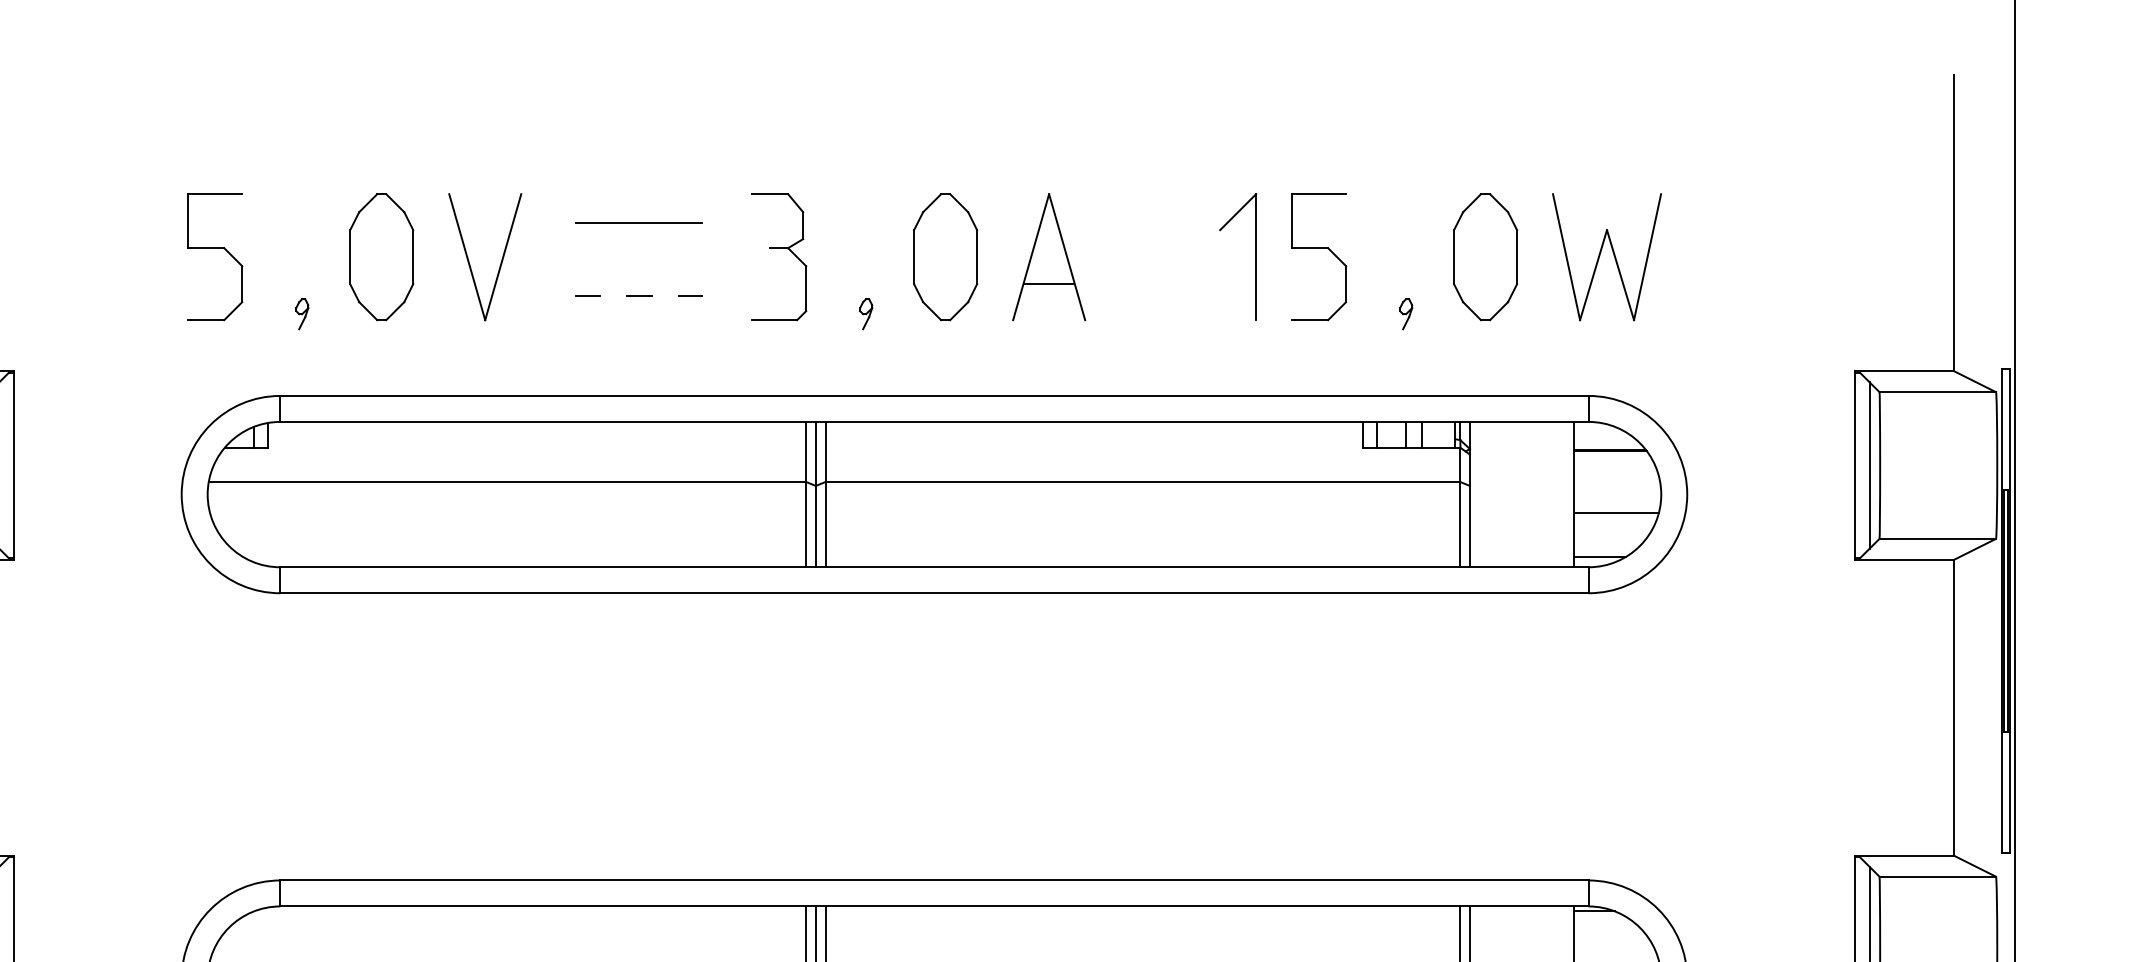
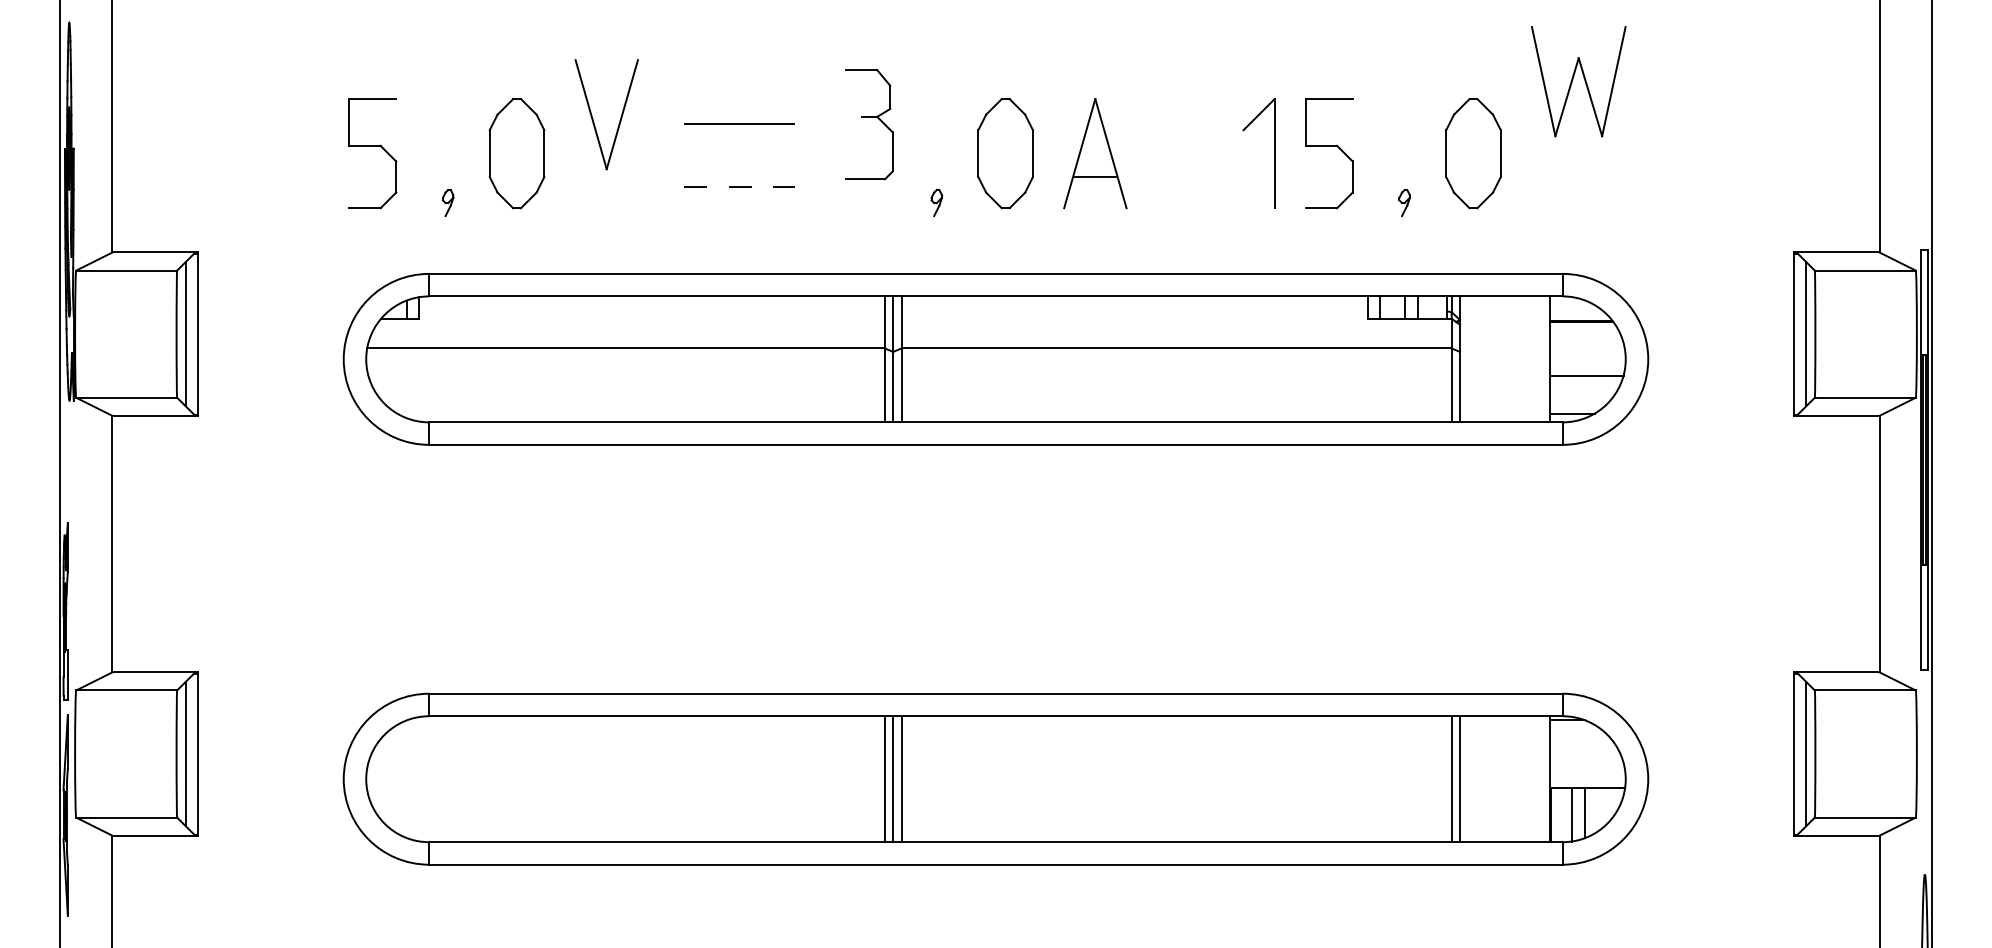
part: (779, 248) -> (869, 117), moved
part: (1606, 256) -> (1578, 81), moved
part: (469, 261) -> (593, 118), moved

